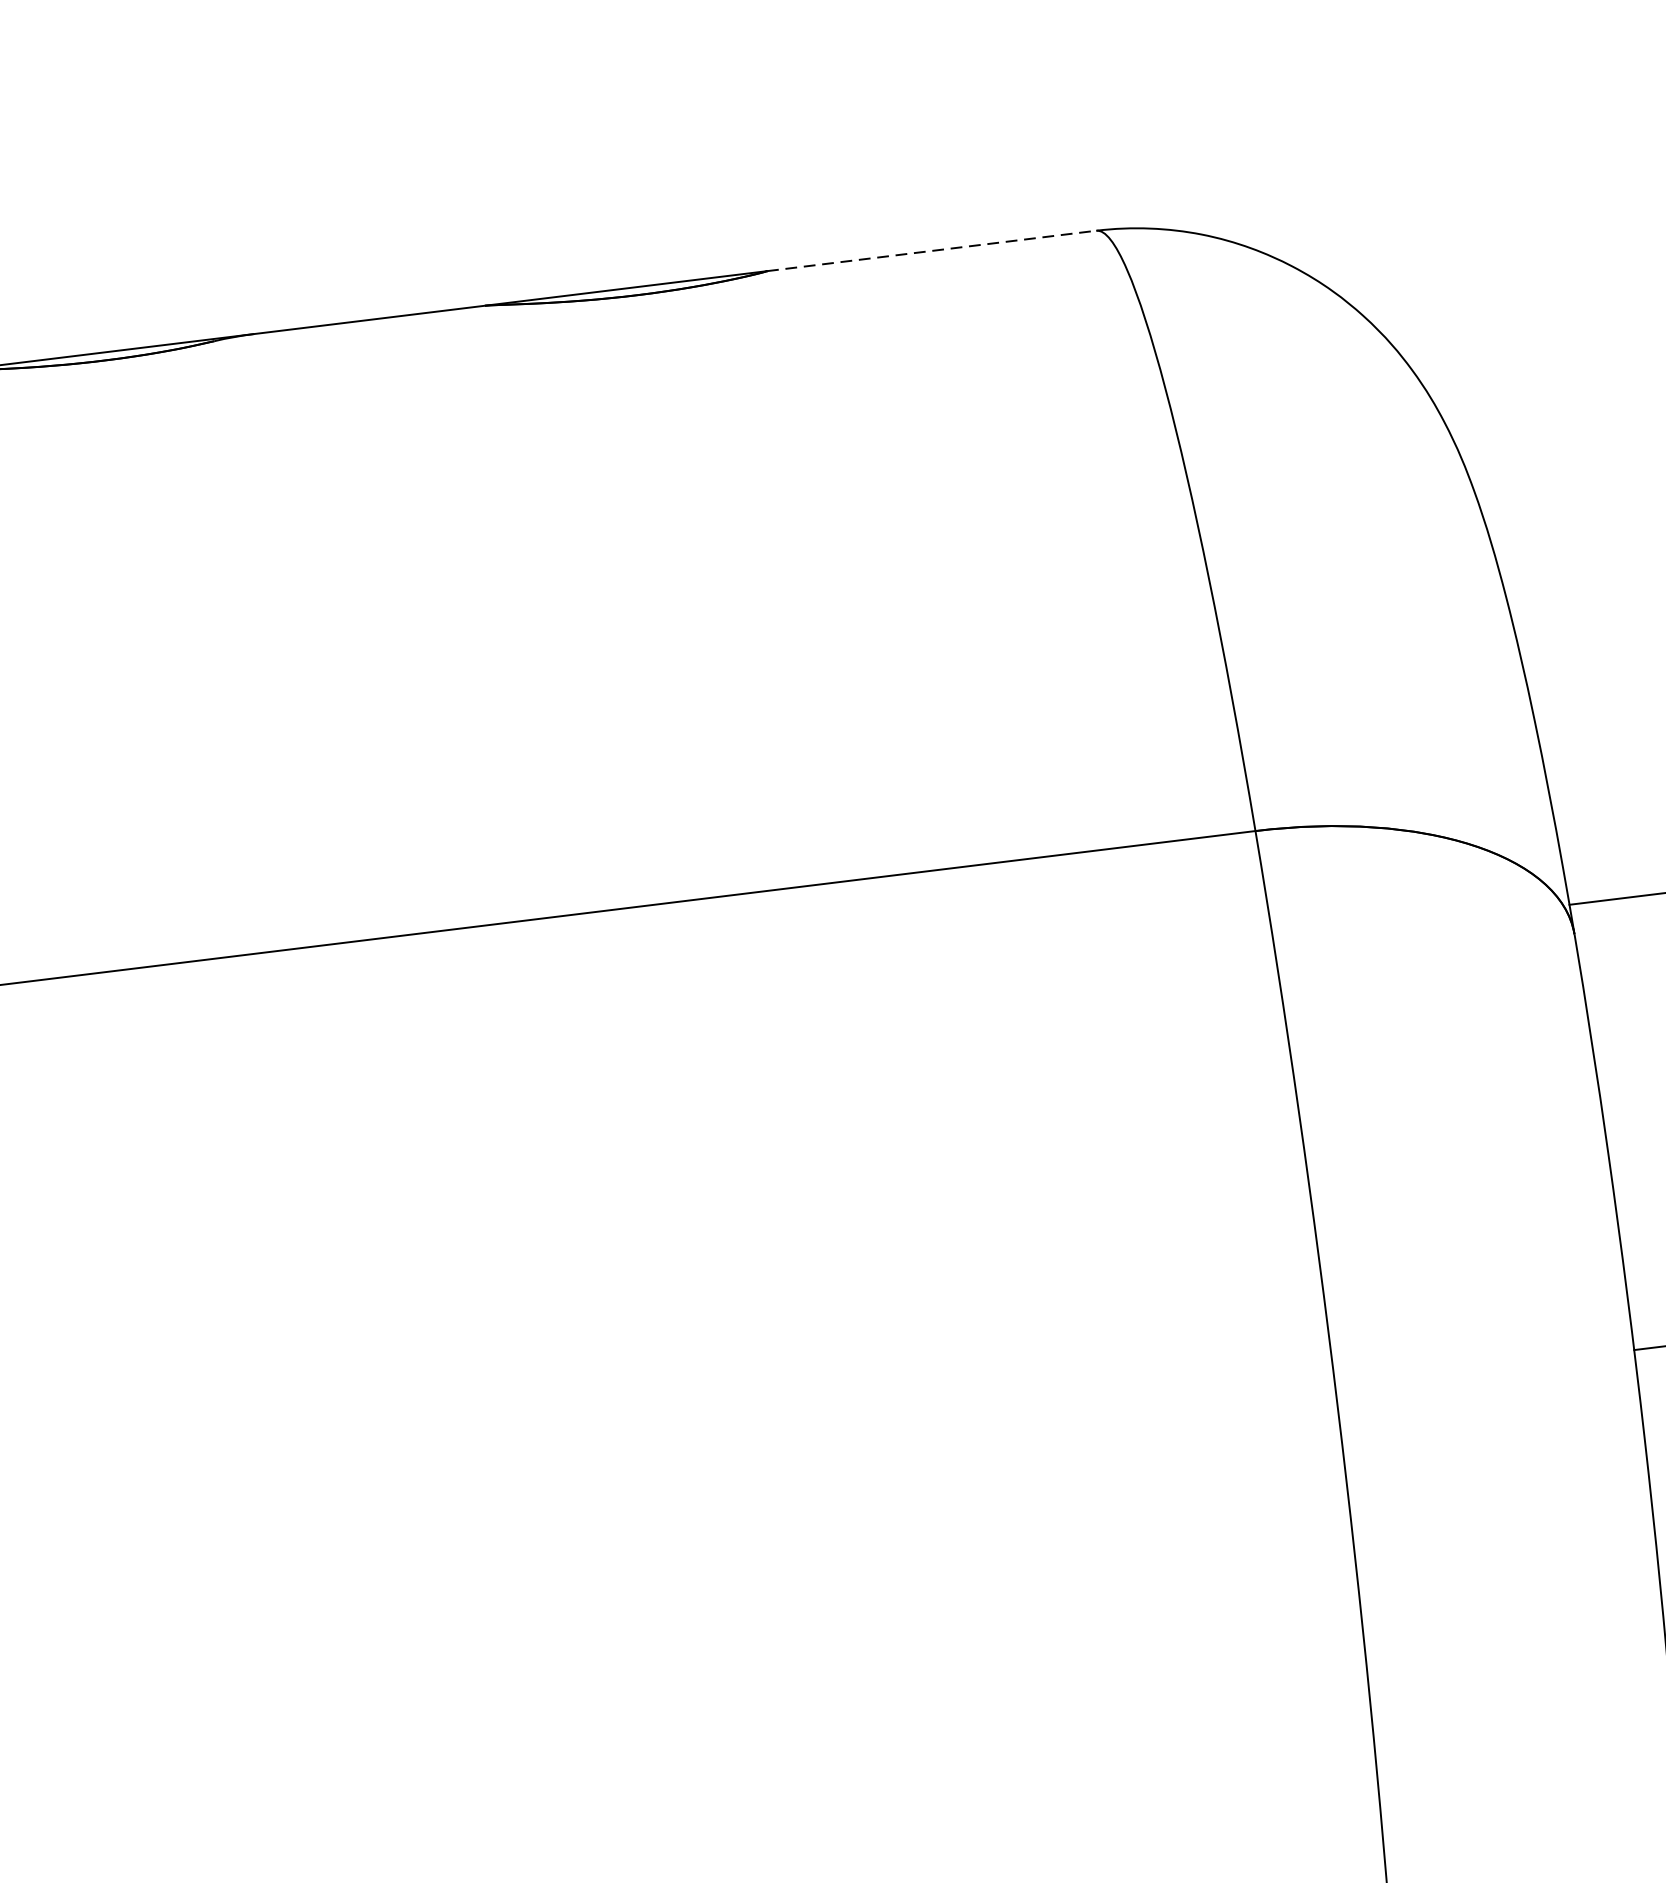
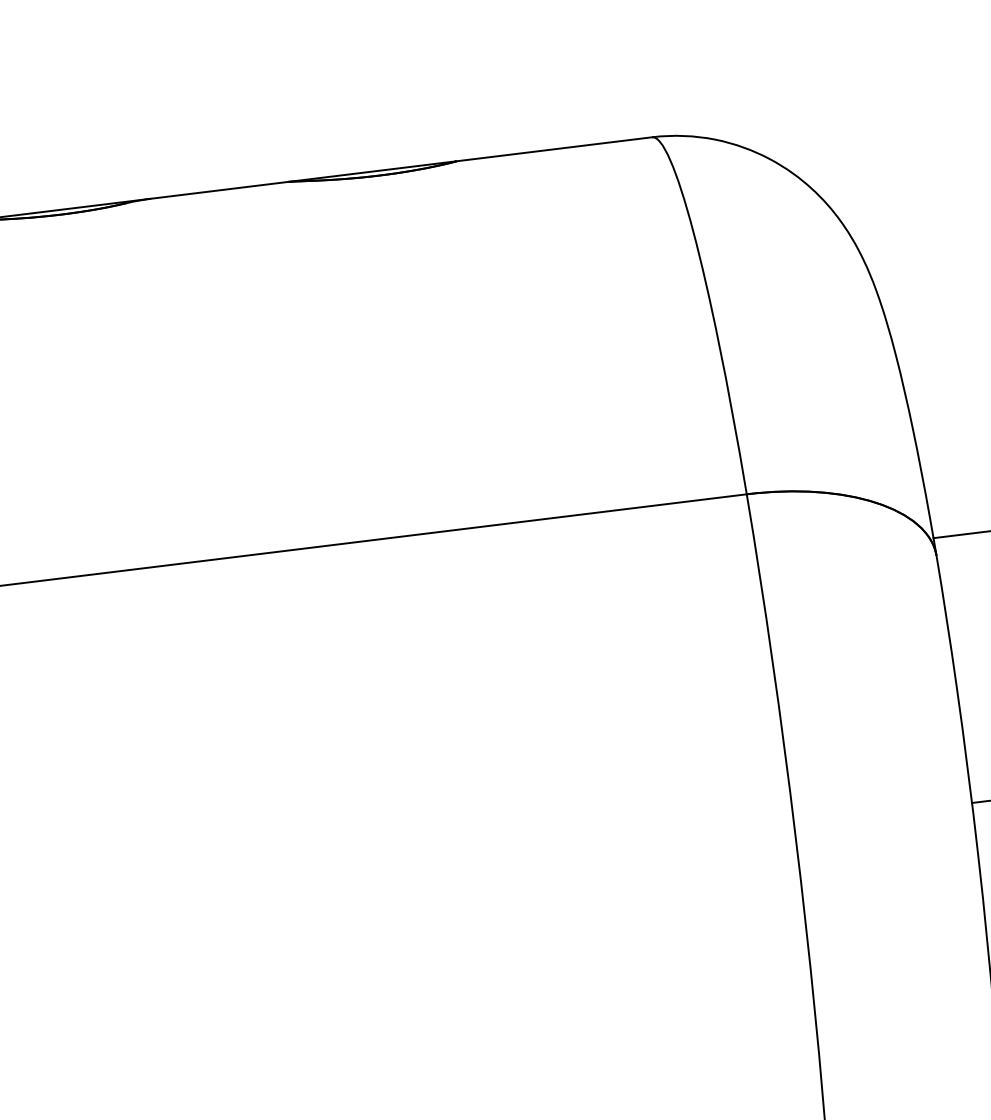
line: (932, 251) -> (554, 149), dashed -> solid

